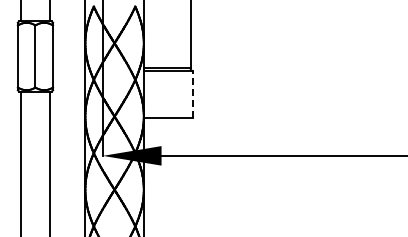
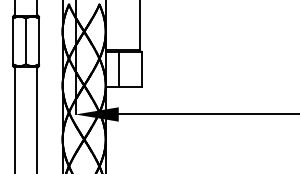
line: (161, 94) -> (118, 69), added
line: (193, 94) -> (142, 69), dashed -> solid

